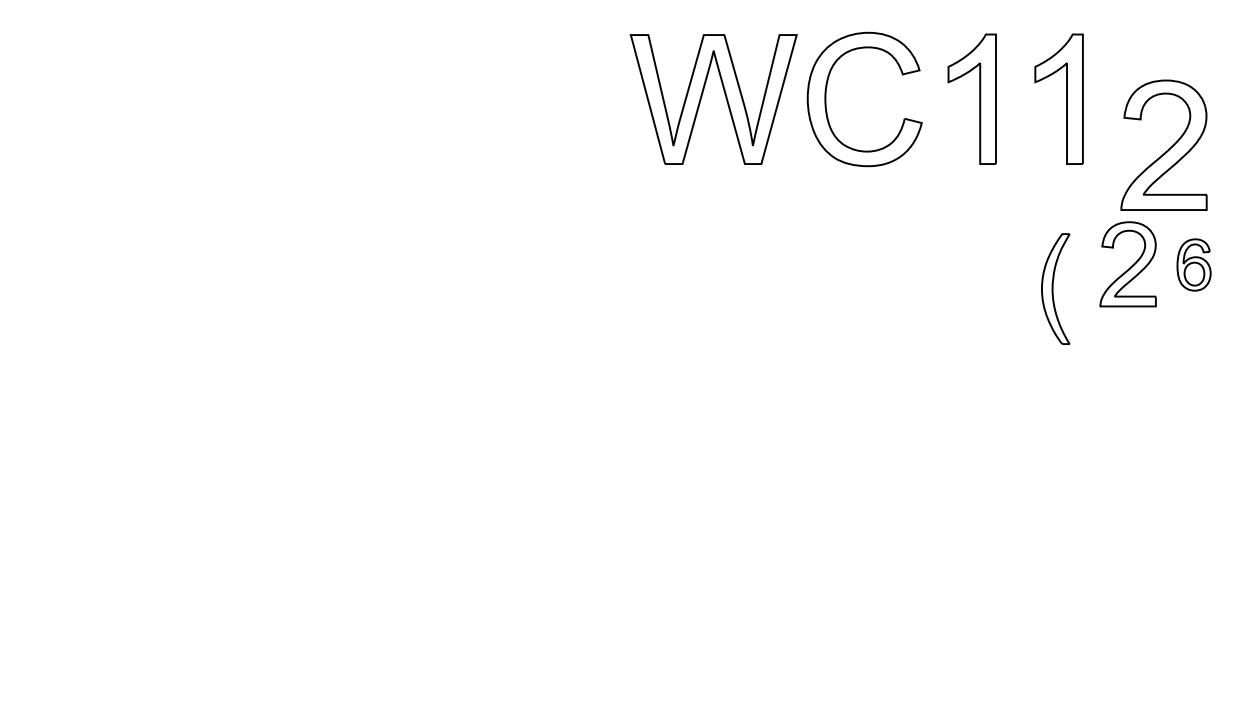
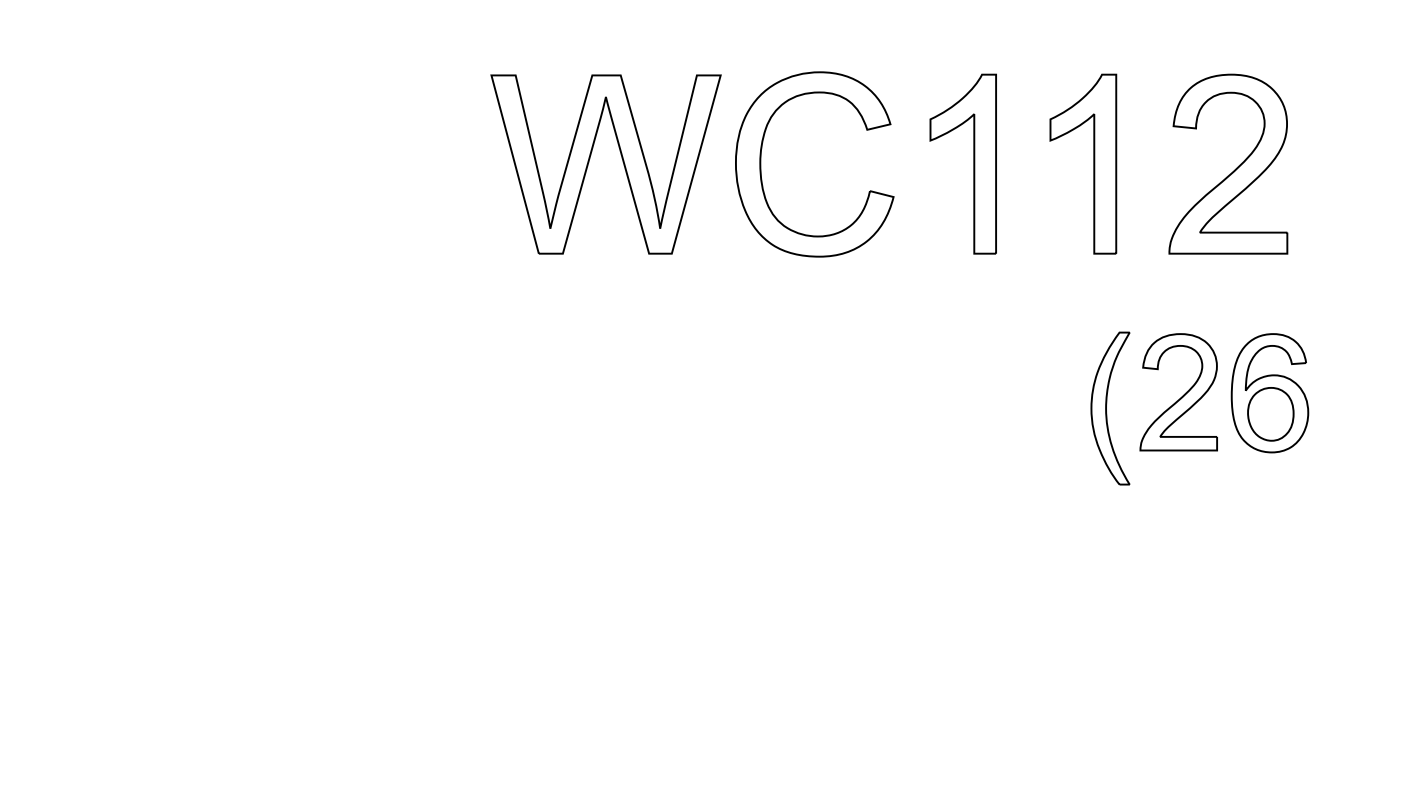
part: (1168, 148) -> (1234, 168), moved
part: (1193, 264) -> (1269, 392), size x1.67
part: (1055, 288) -> (1110, 407), moved

